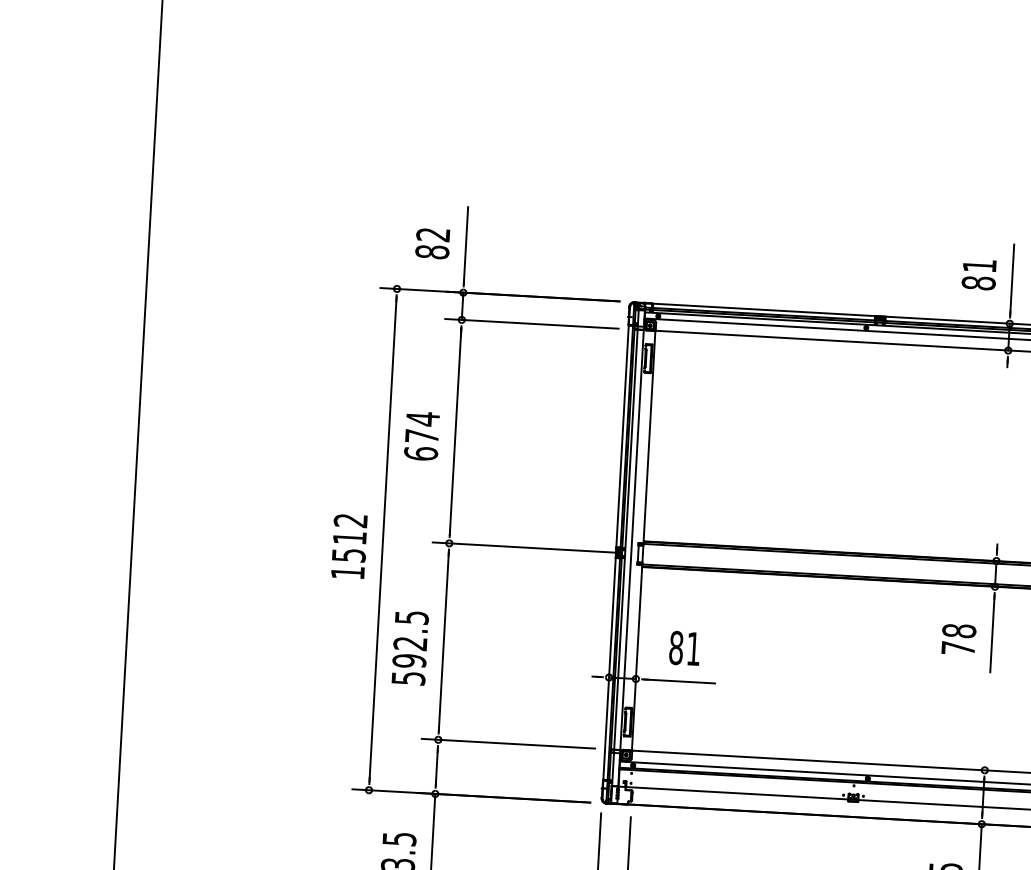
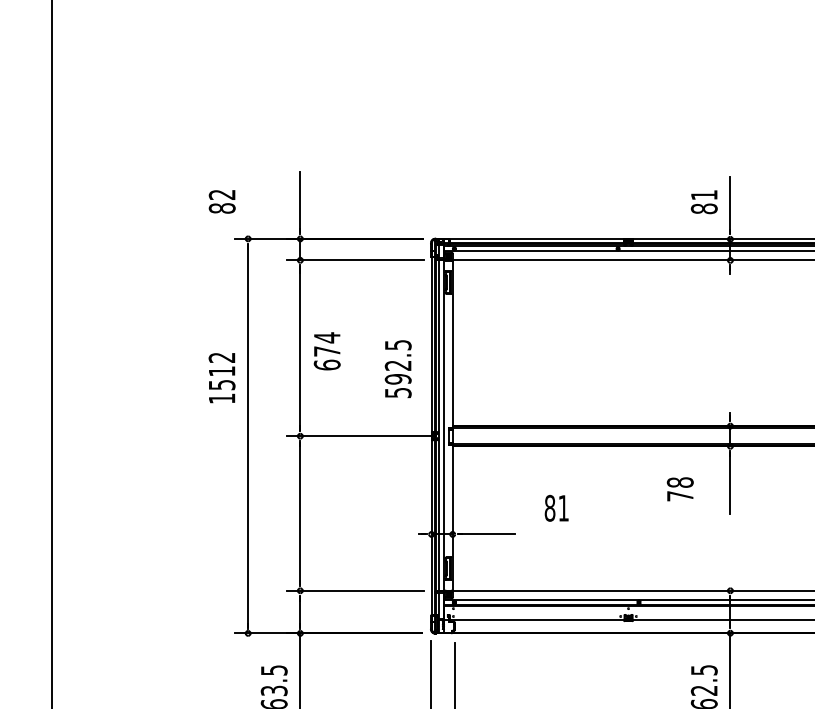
text: (431, 243) -> (221, 201), moved
text: (421, 436) -> (326, 351), moved
text: (348, 547) -> (221, 378), moved
text: (957, 639) -> (679, 489), moved
text: (684, 647) -> (556, 507), moved
text: (409, 648) -> (397, 369), moved

